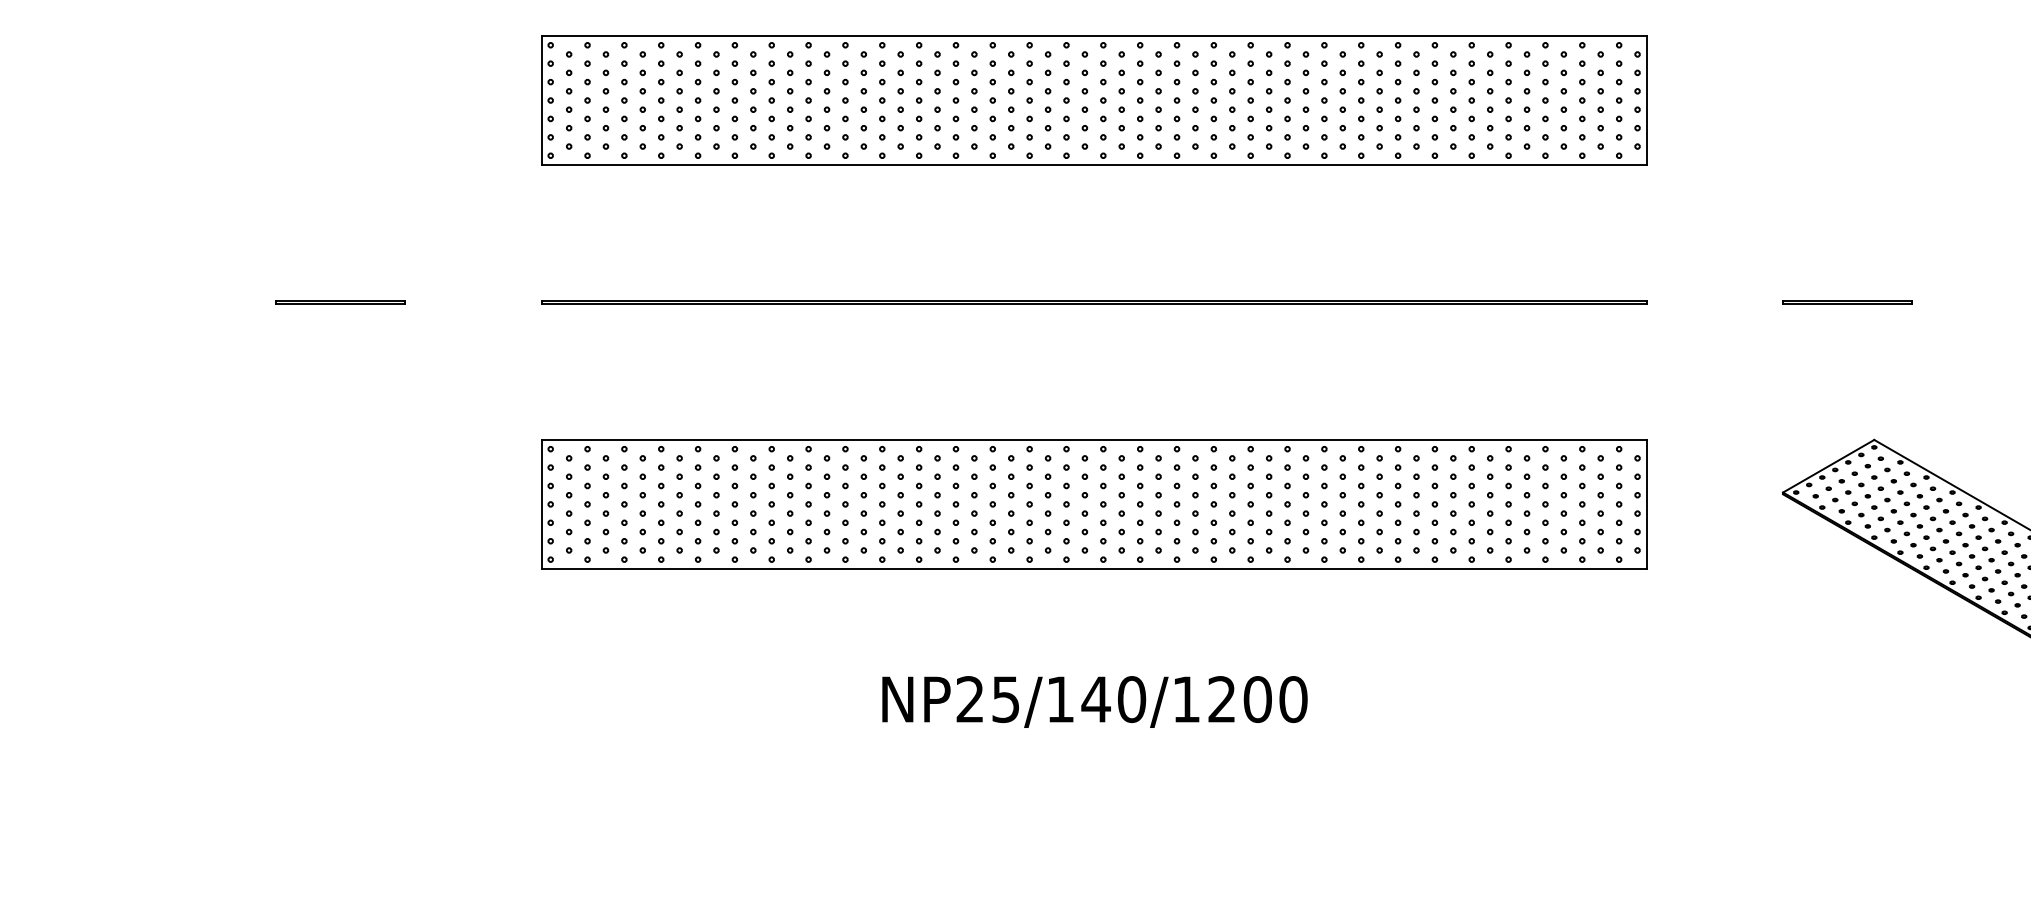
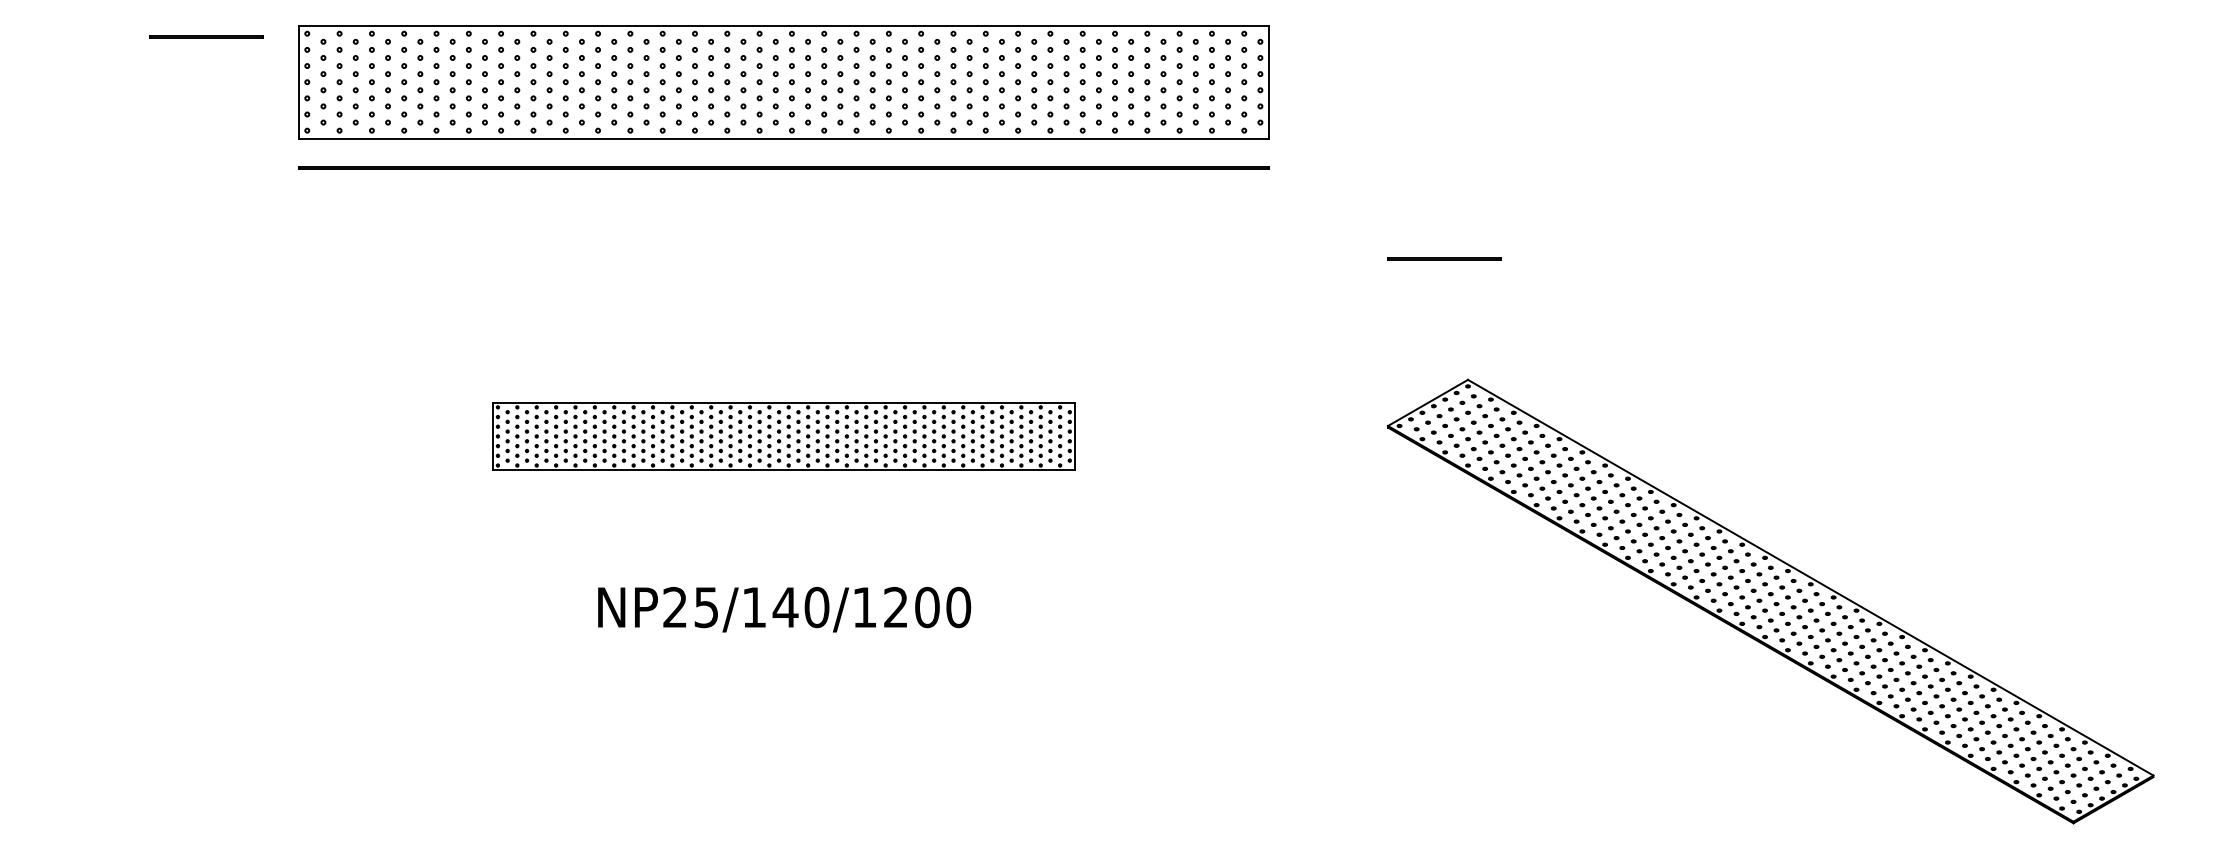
line: (341, 301) -> (206, 36), moved
line: (1093, 301) -> (783, 167), moved
part: (1093, 504) -> (783, 436), size x0.6

